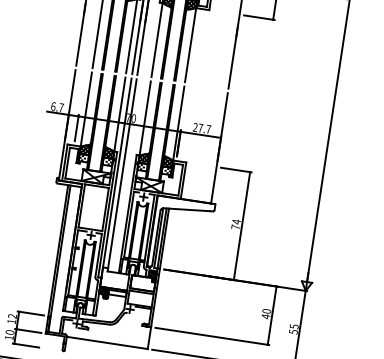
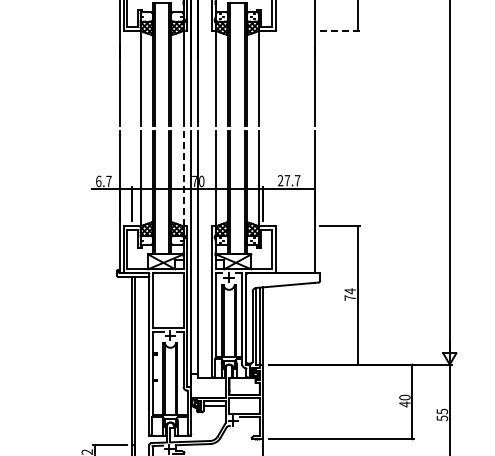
line: (258, 18) -> (339, 31), solid -> dashed
line: (119, 115) -> (183, 179), solid -> dashed

